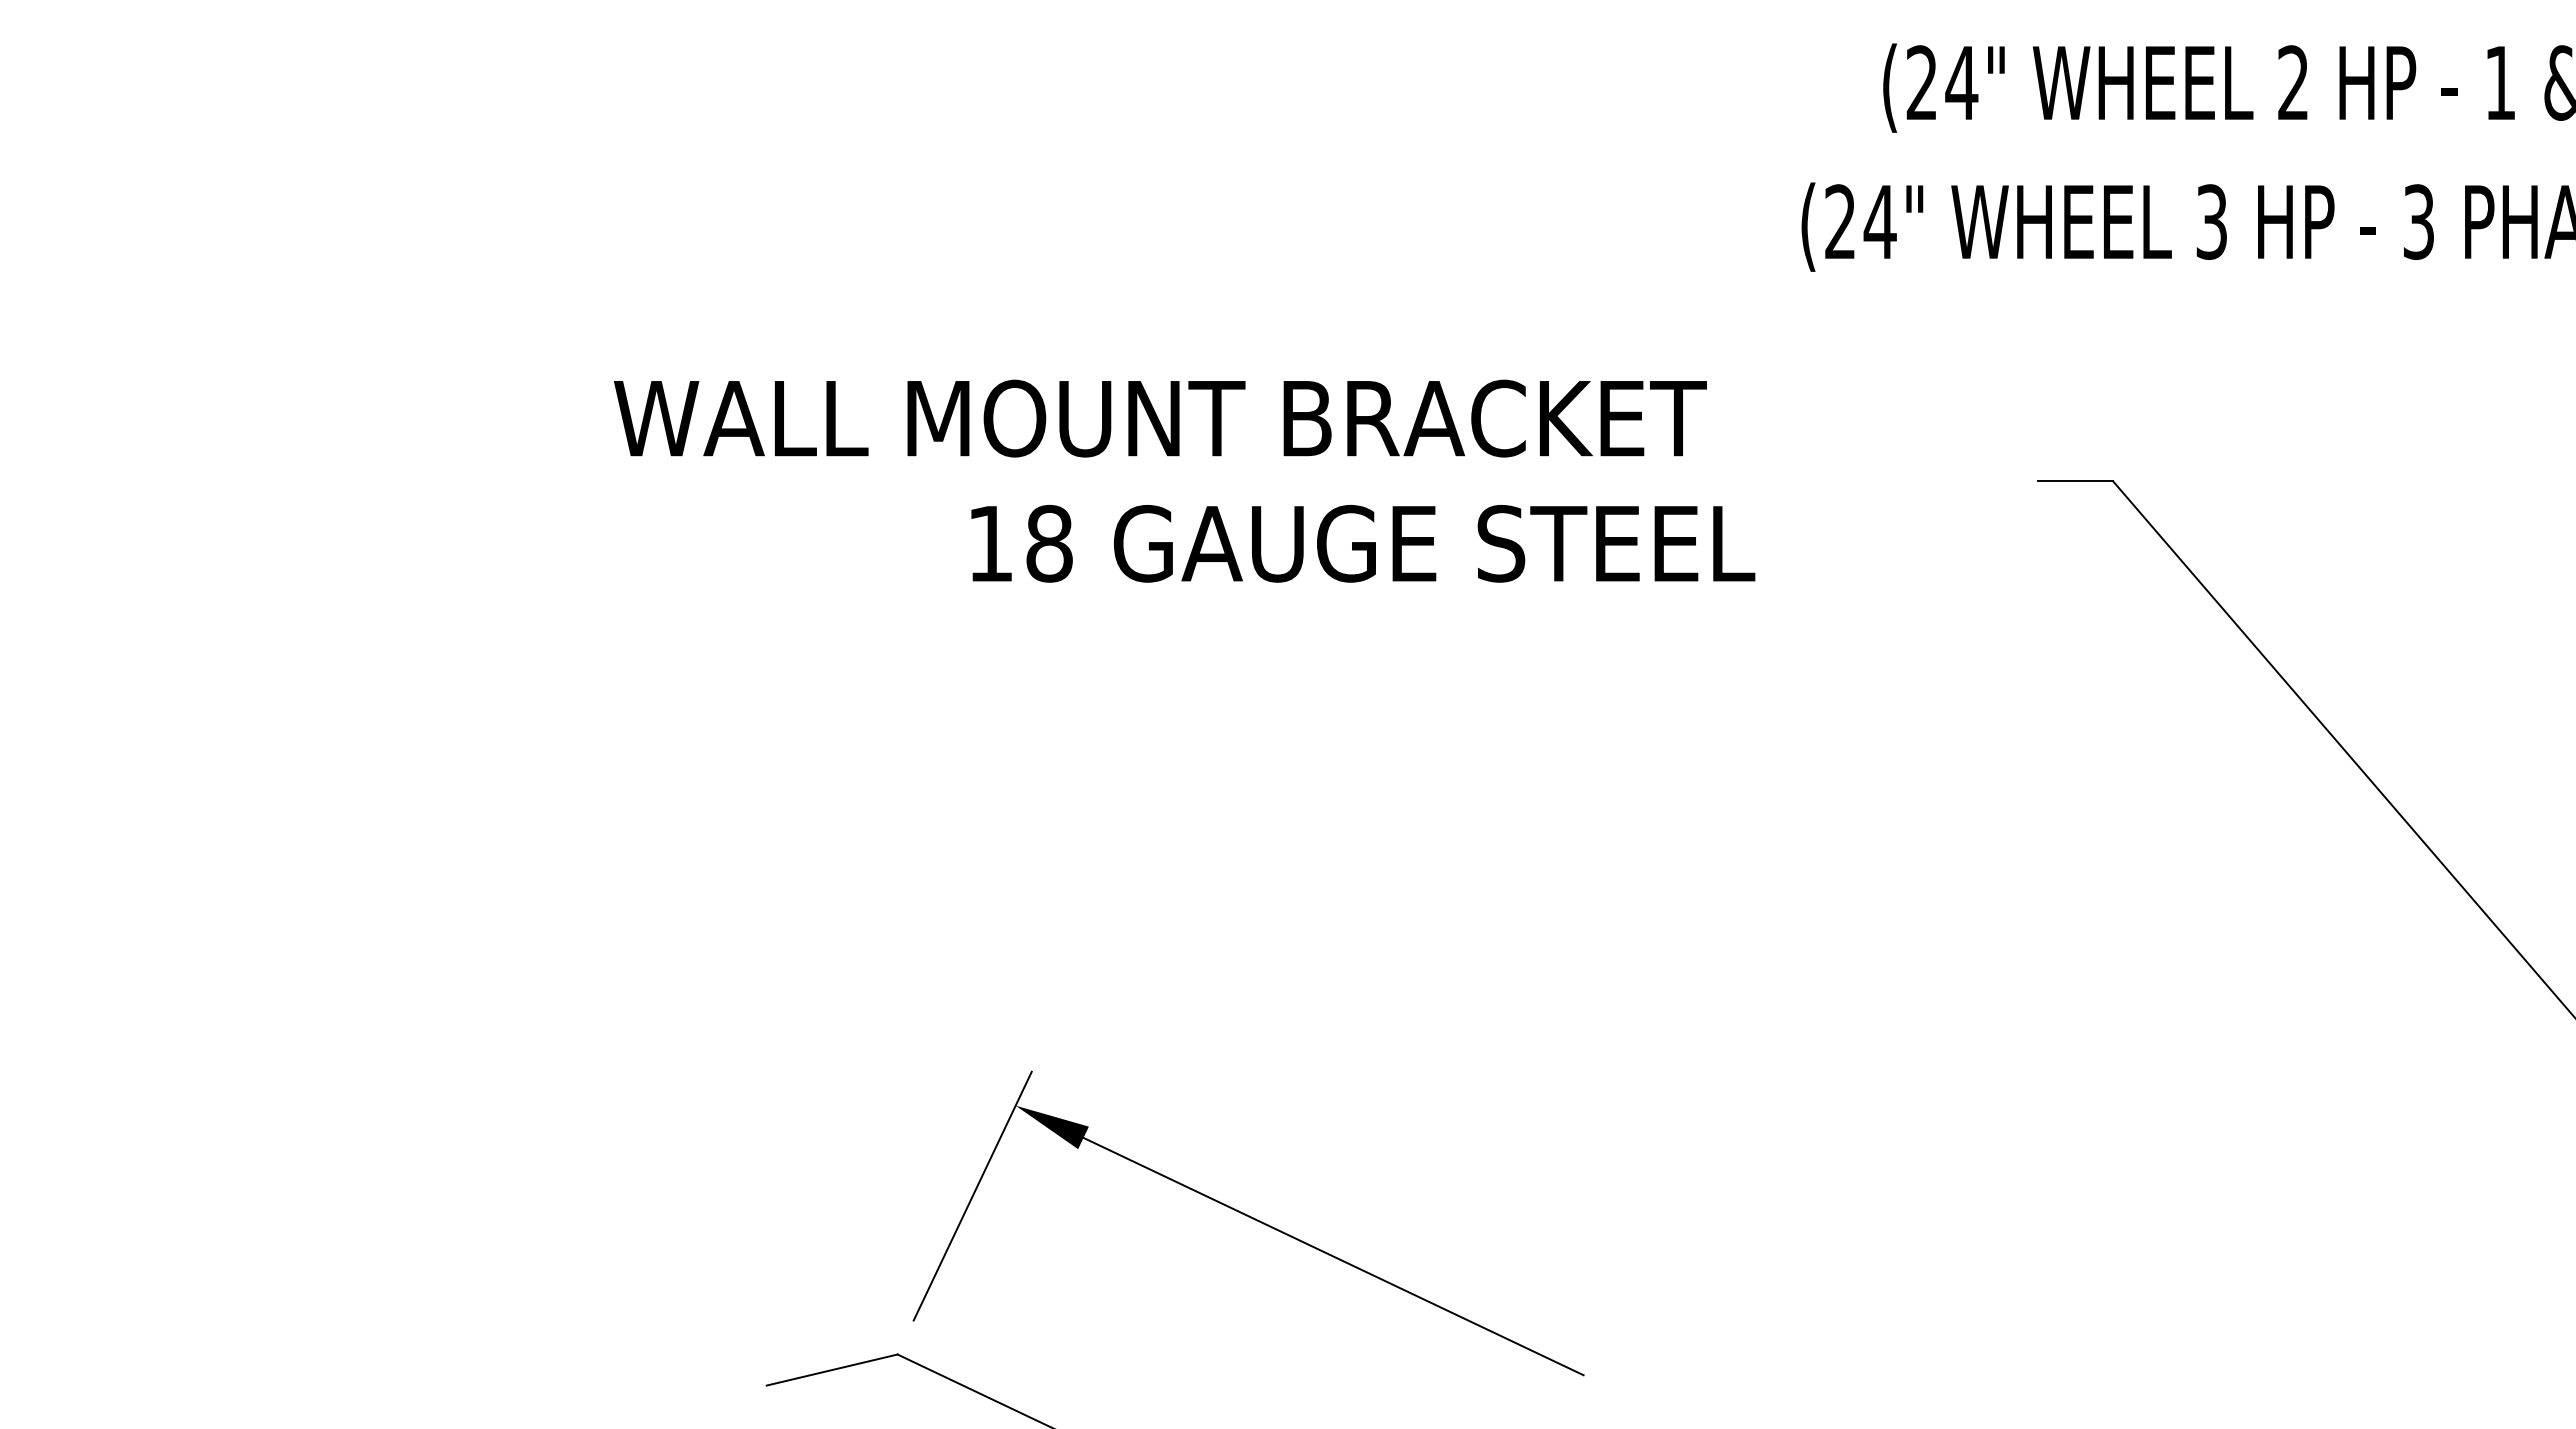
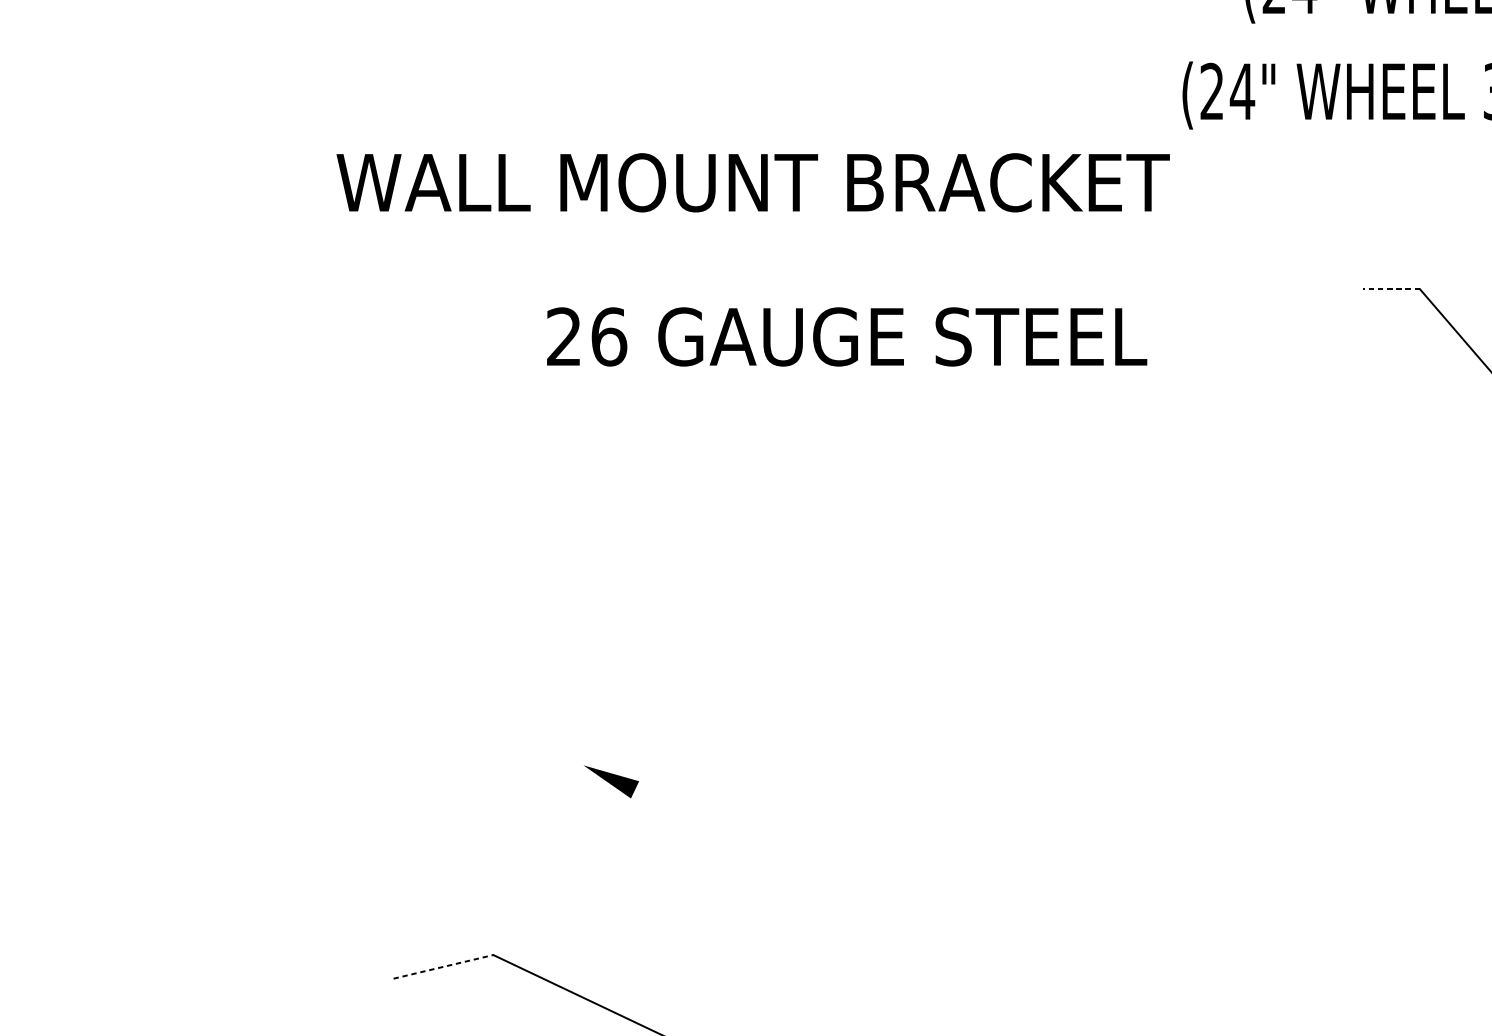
text: (1160, 418) -> (753, 182), moved
line: (2075, 481) -> (1391, 289), solid -> dashed
text: (1020, 543) -> (587, 336), 18 -> 26
line: (972, 1195) -> (550, 833), removed
line: (1333, 1256) -> (825, 880), removed
line: (832, 1369) -> (443, 966), solid -> dashed

